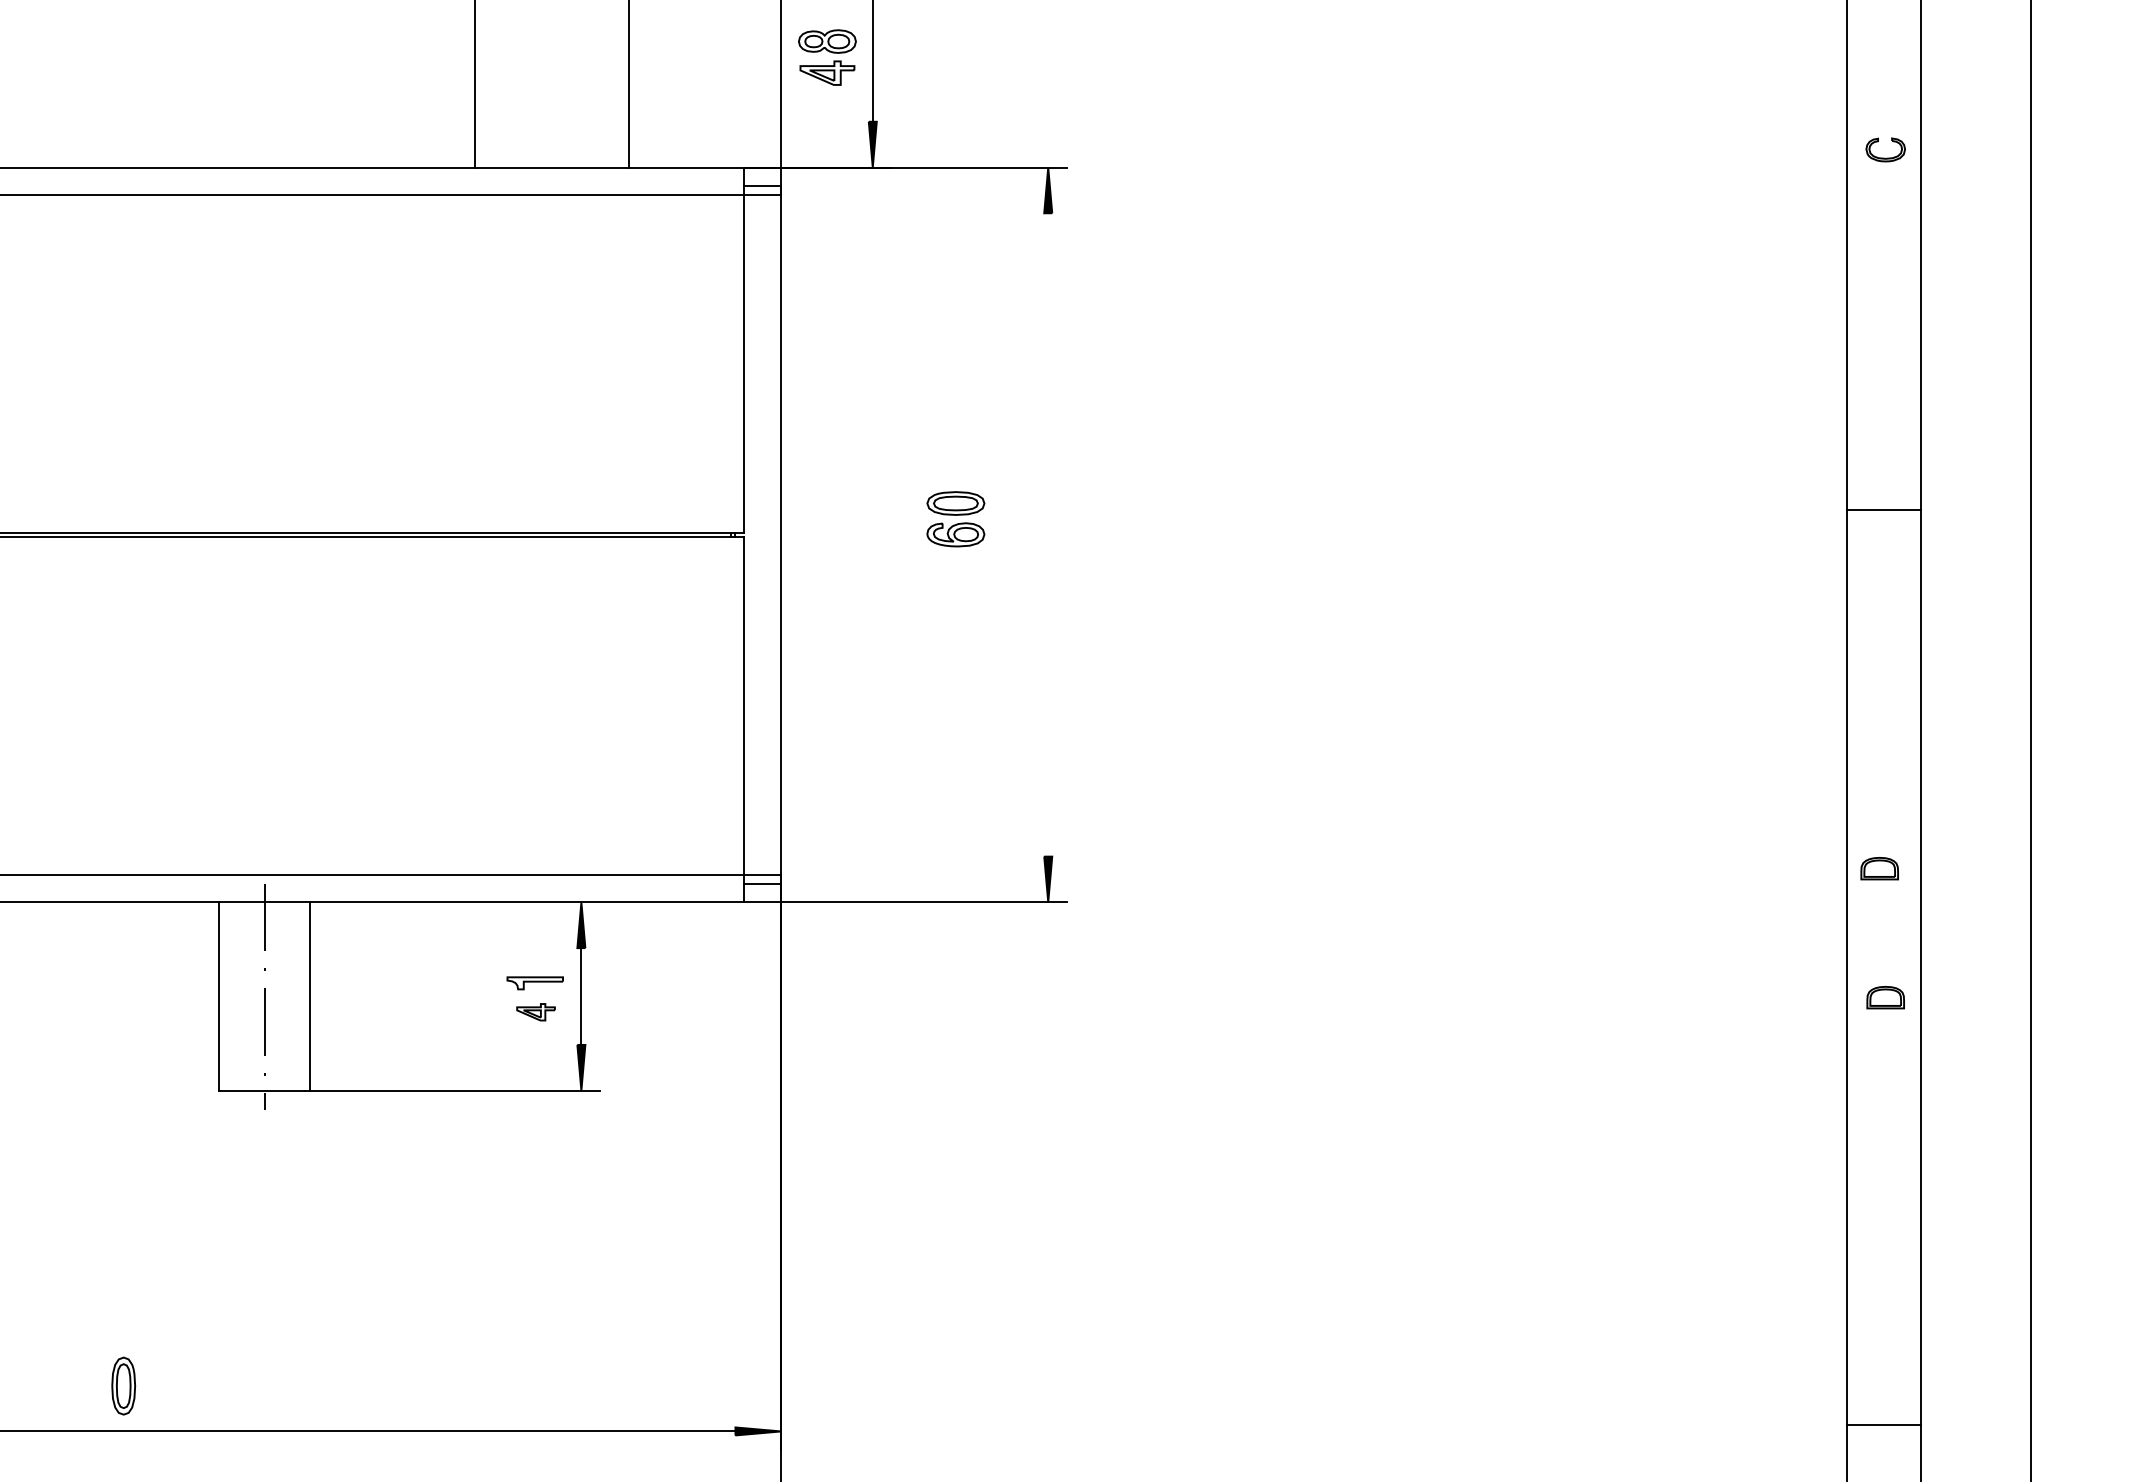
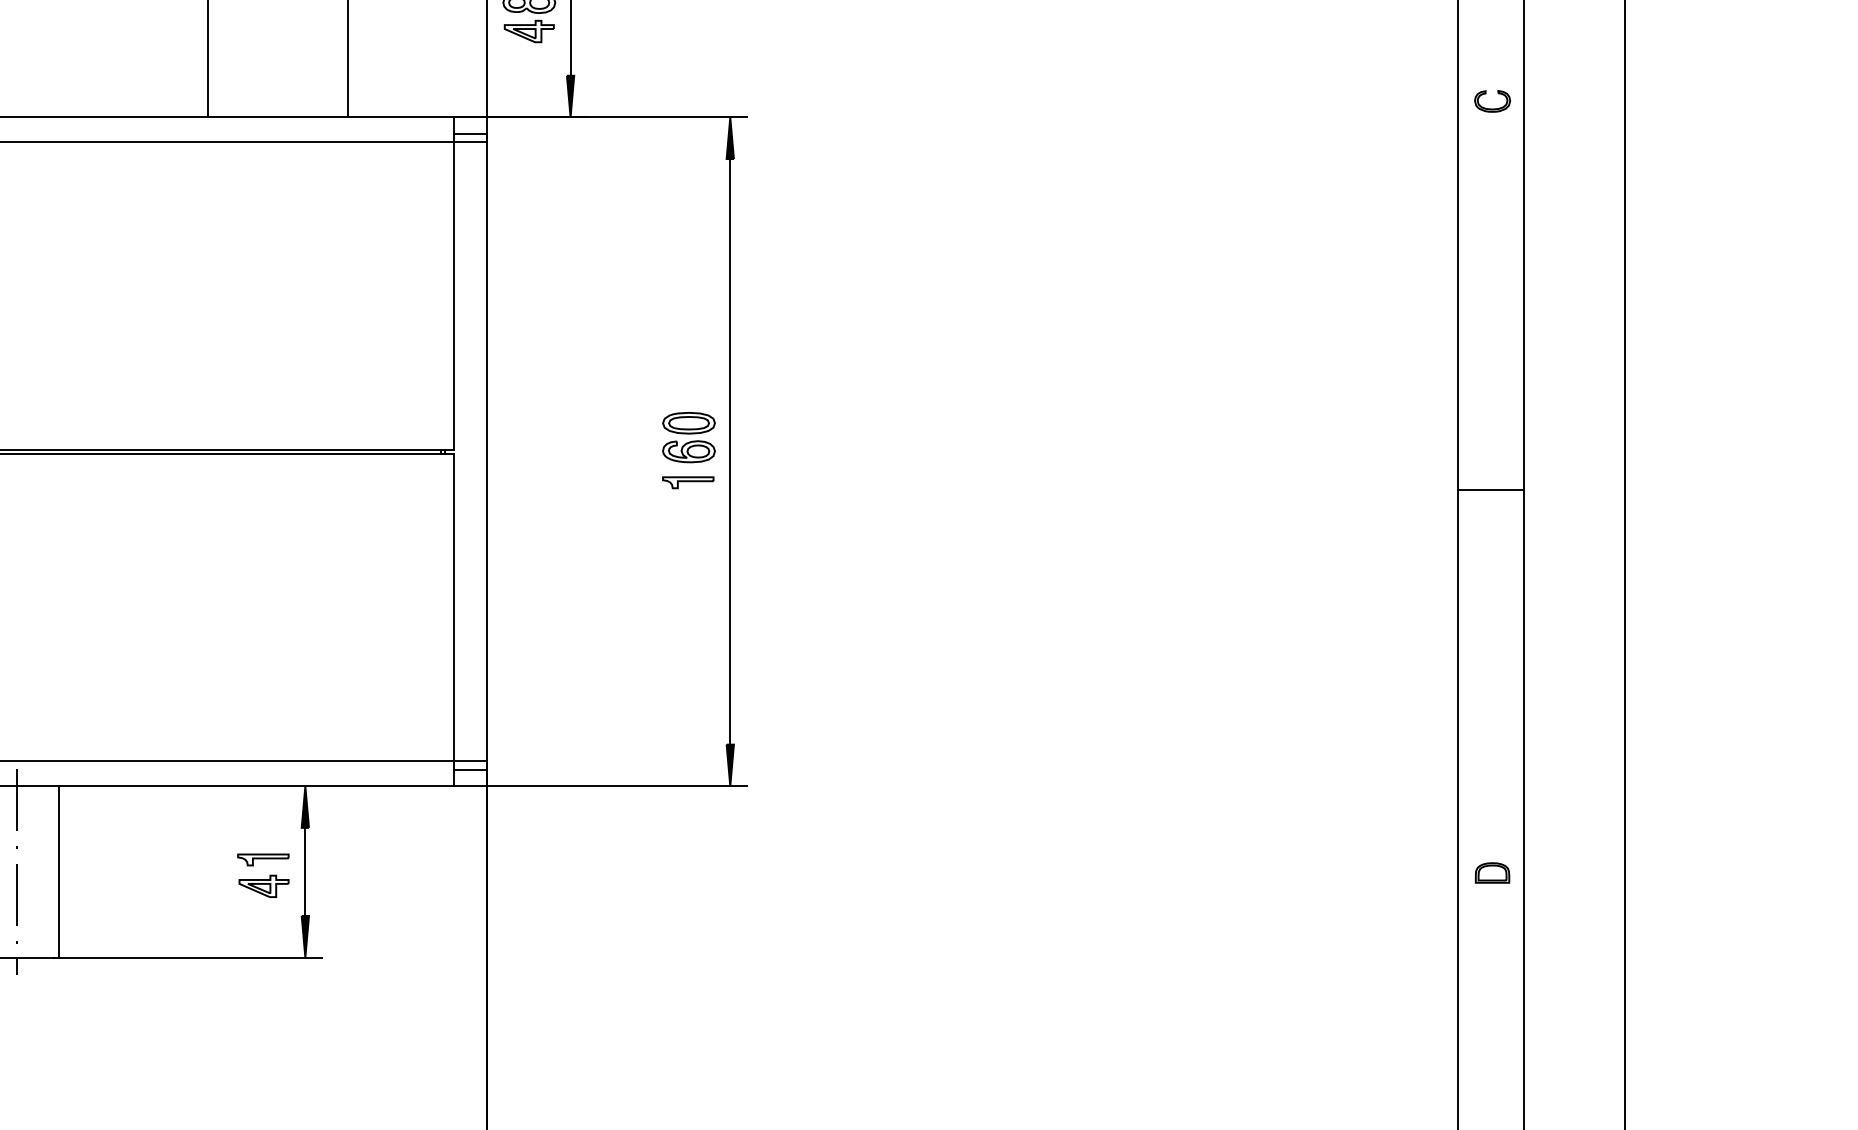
line: (1883, 510) -> (1490, 490), moved
part: (955, 519) -> (688, 437), moved
line: (1048, 534) -> (730, 451), added
part: (1001, 568) -> (687, 482), added
part: (1879, 868) -> (1486, 755), removed
part: (535, 1011) -> (263, 885), size x1.43

